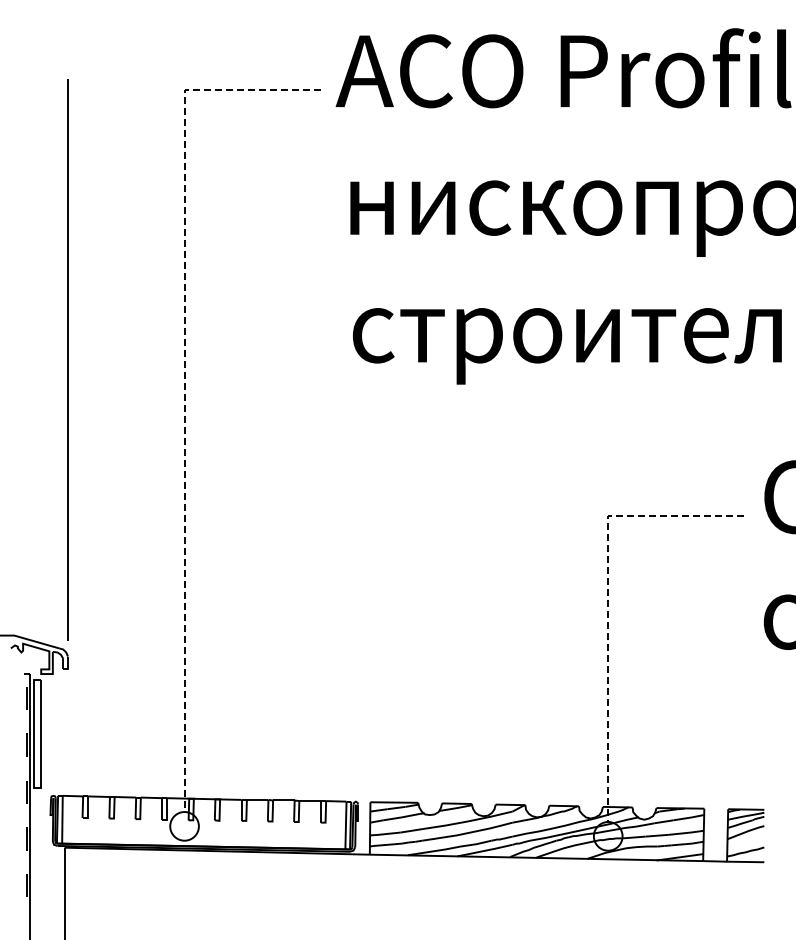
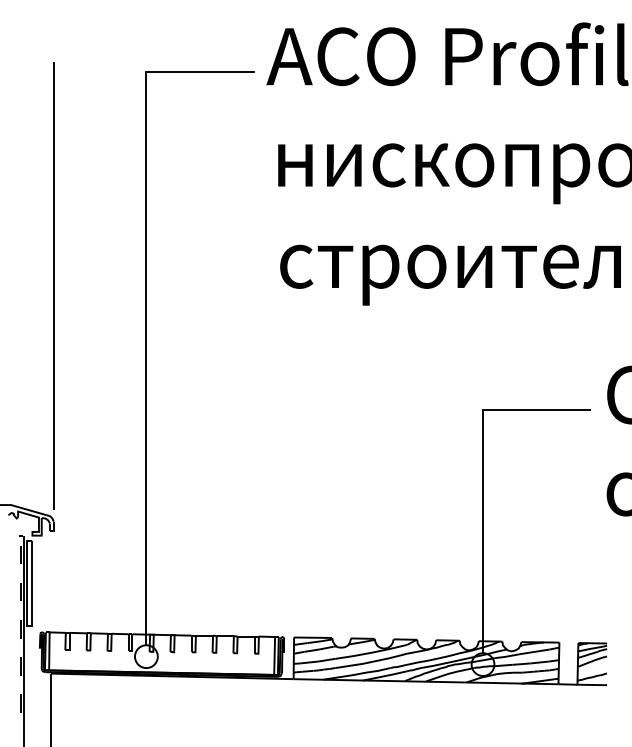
line: (184, 382) -> (146, 303), dashed -> solid
line: (608, 600) -> (483, 477), dashed -> solid

